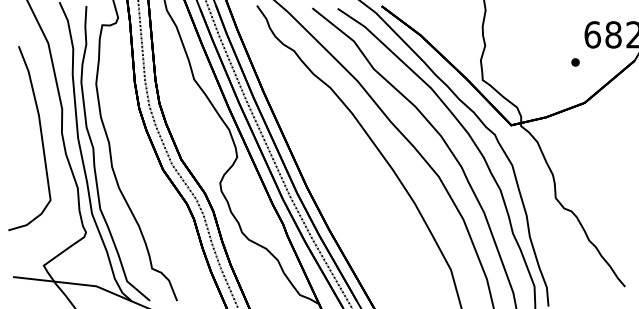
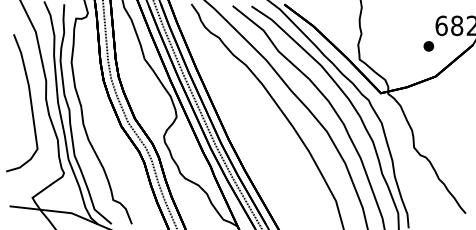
part: (575, 62) -> (428, 46), size x1.67

